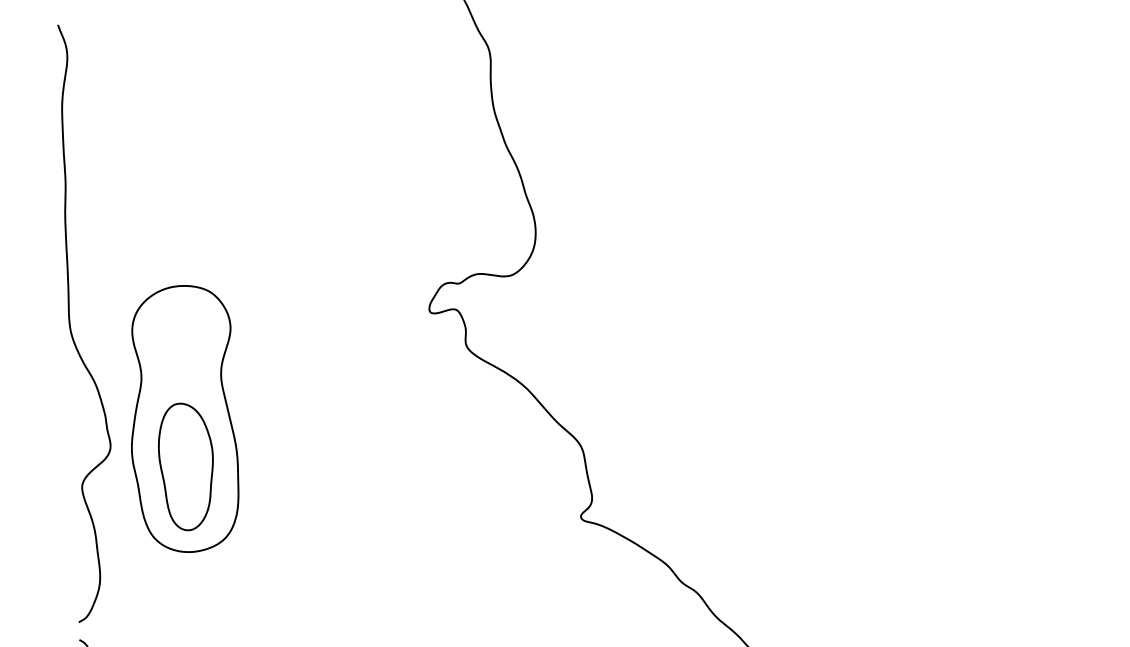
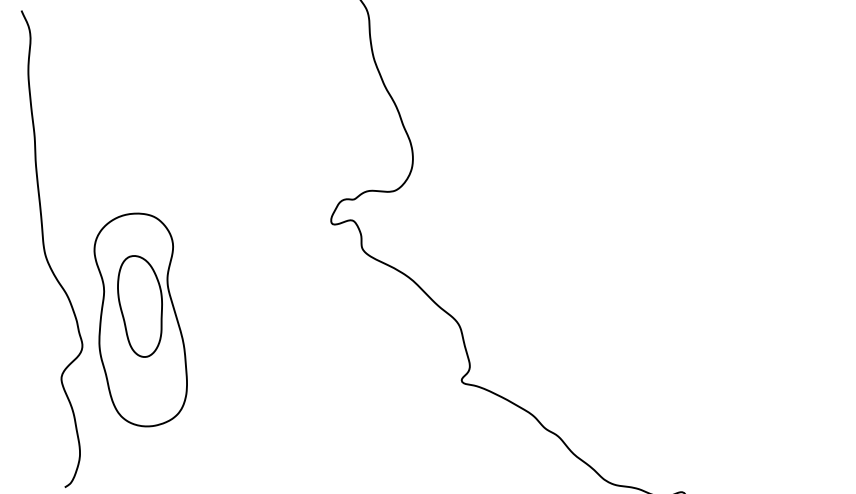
part: (185, 466) -> (140, 306), moved

